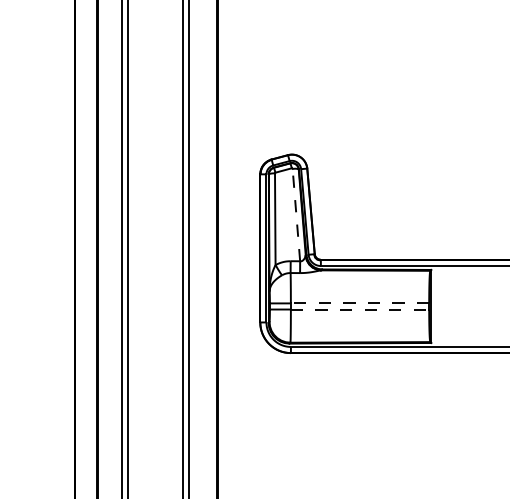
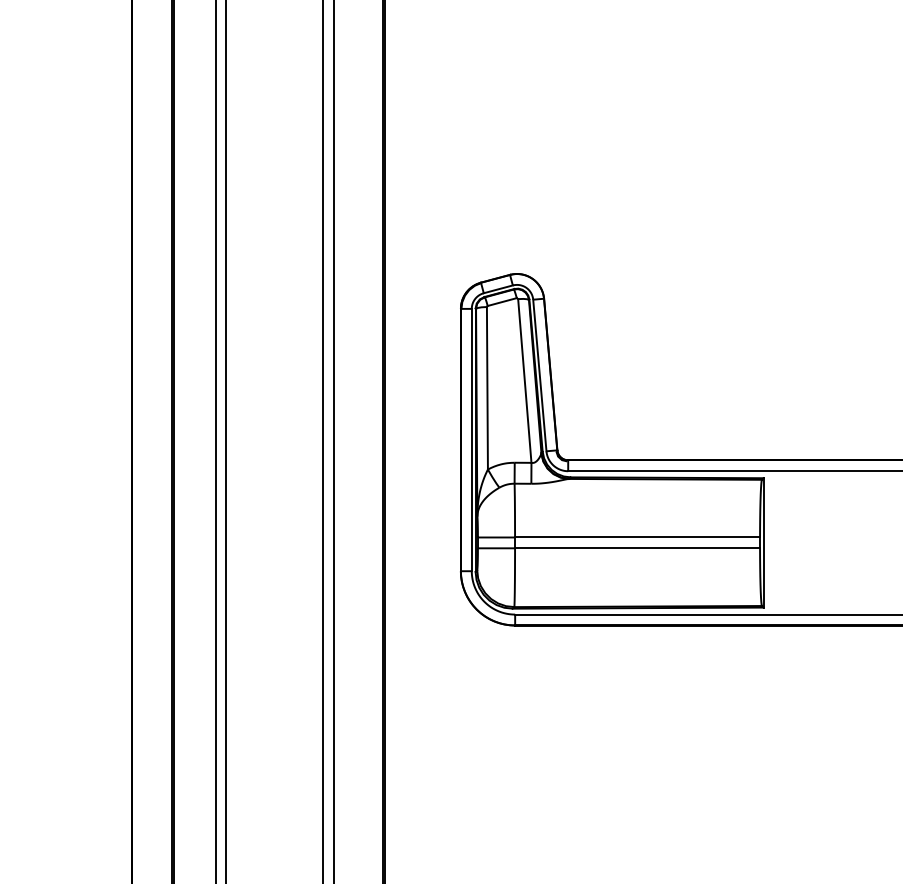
line: (296, 214) -> (525, 380), dashed -> solid
line: (359, 303) -> (636, 537), dashed -> solid
line: (360, 309) -> (638, 548), dashed -> solid

